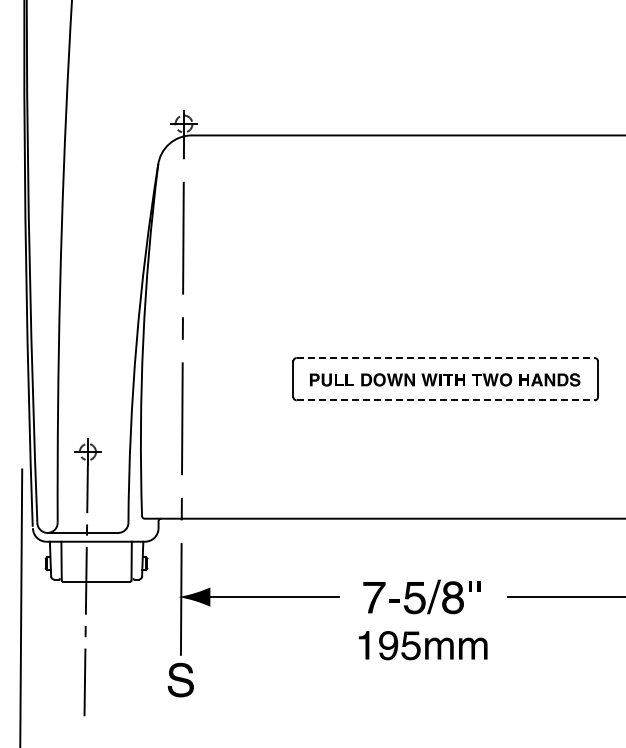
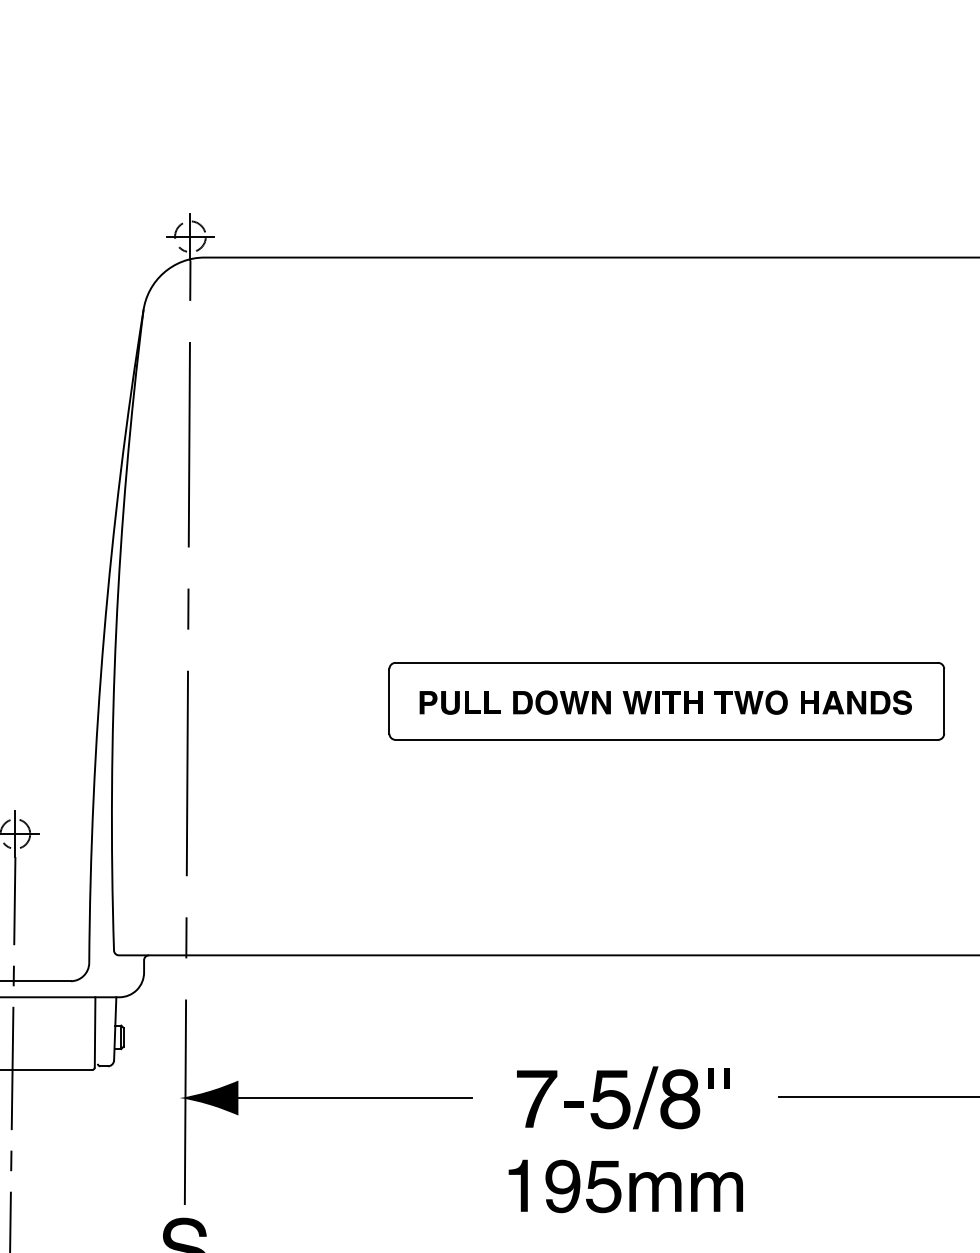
line: (445, 358) -> (666, 663), dashed -> solid
line: (445, 400) -> (666, 740), dashed -> solid

